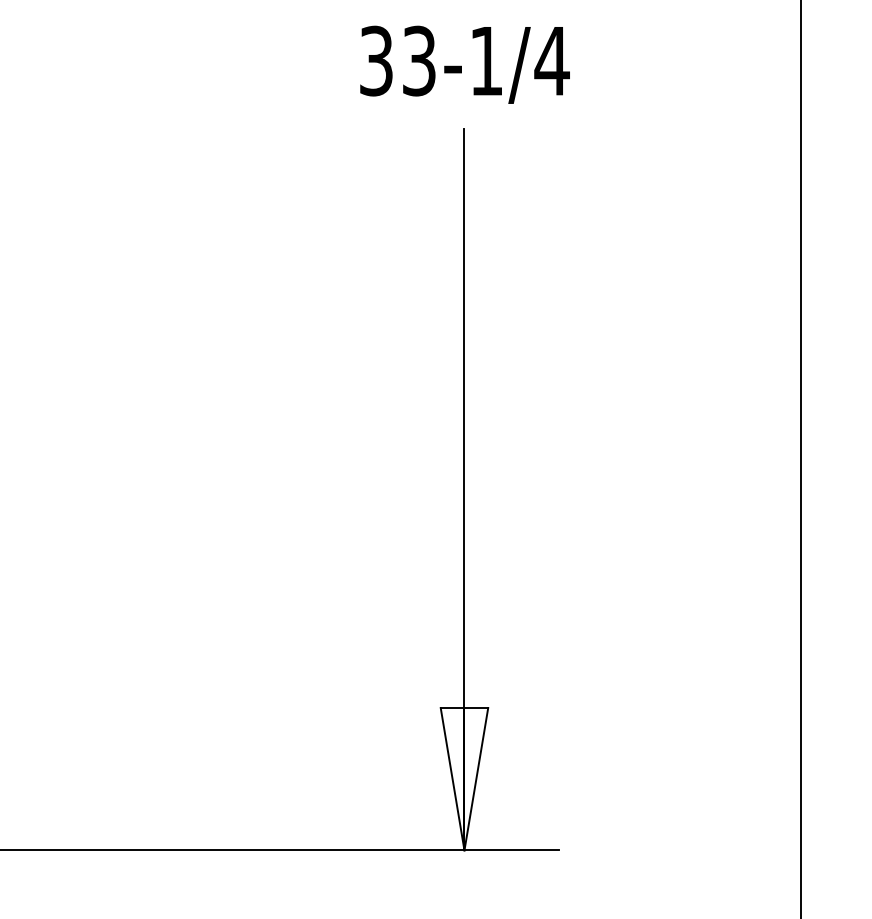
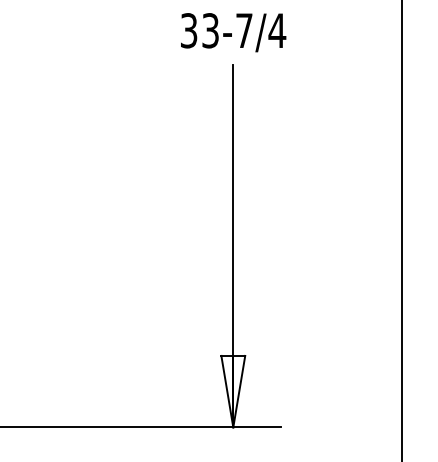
text: (486, 60) -> (244, 30), 33-1/4 -> 33-7/4

